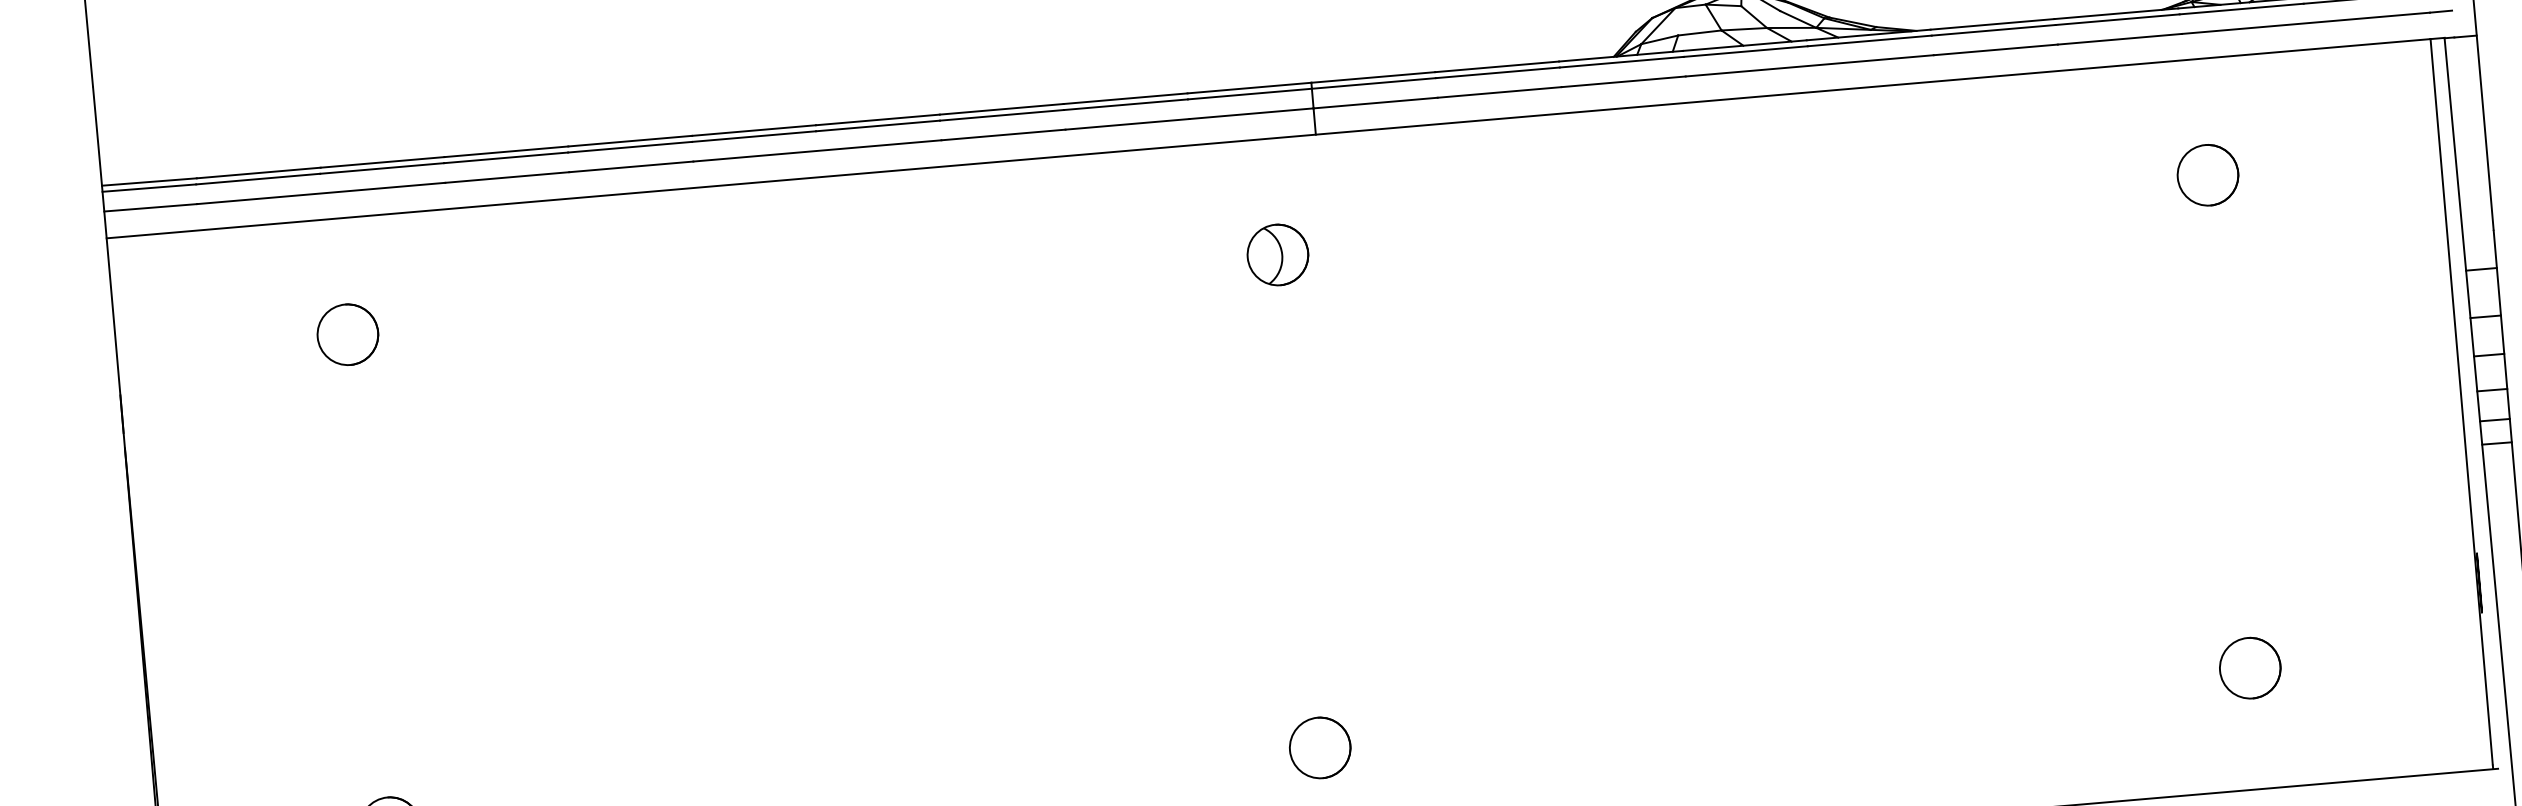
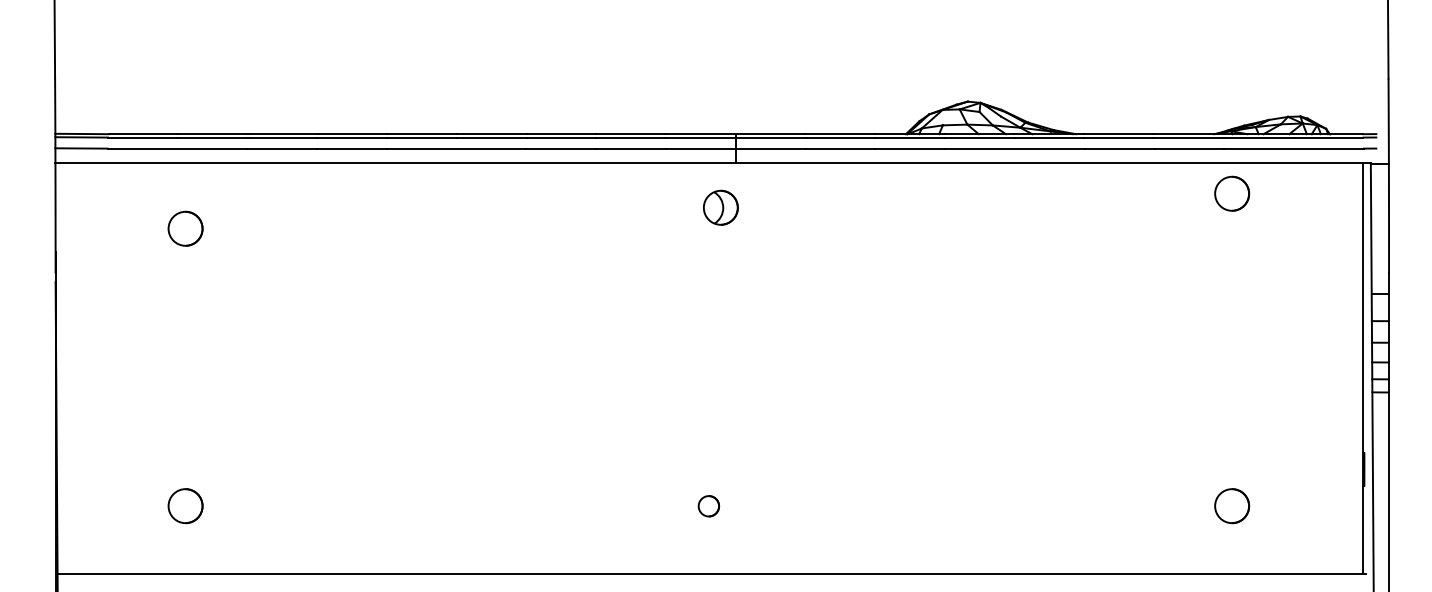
part: (2208, 174) -> (1232, 193), moved
part: (1277, 254) -> (720, 207), moved
part: (1319, 748) -> (708, 506), size x0.6

